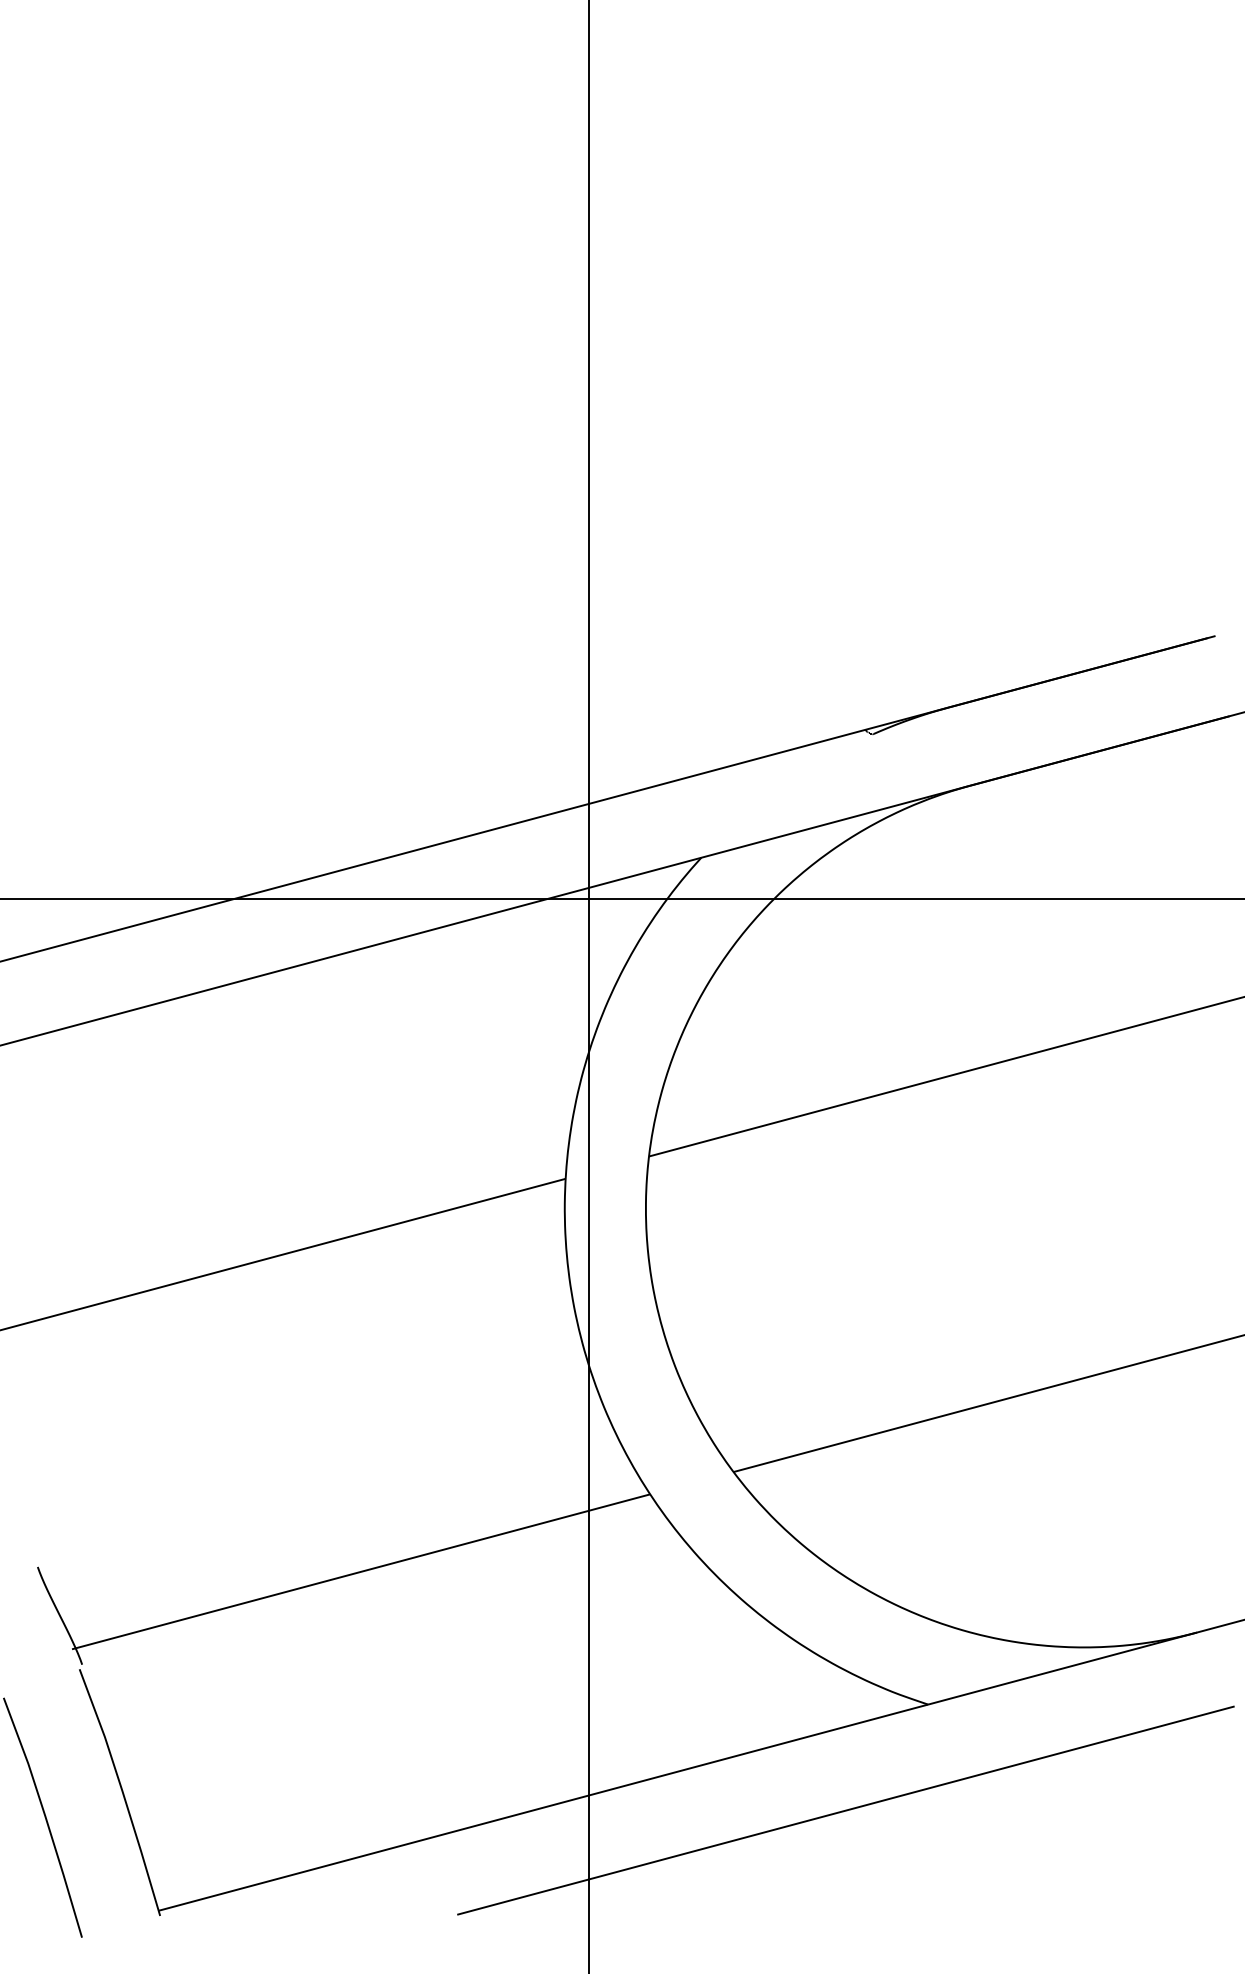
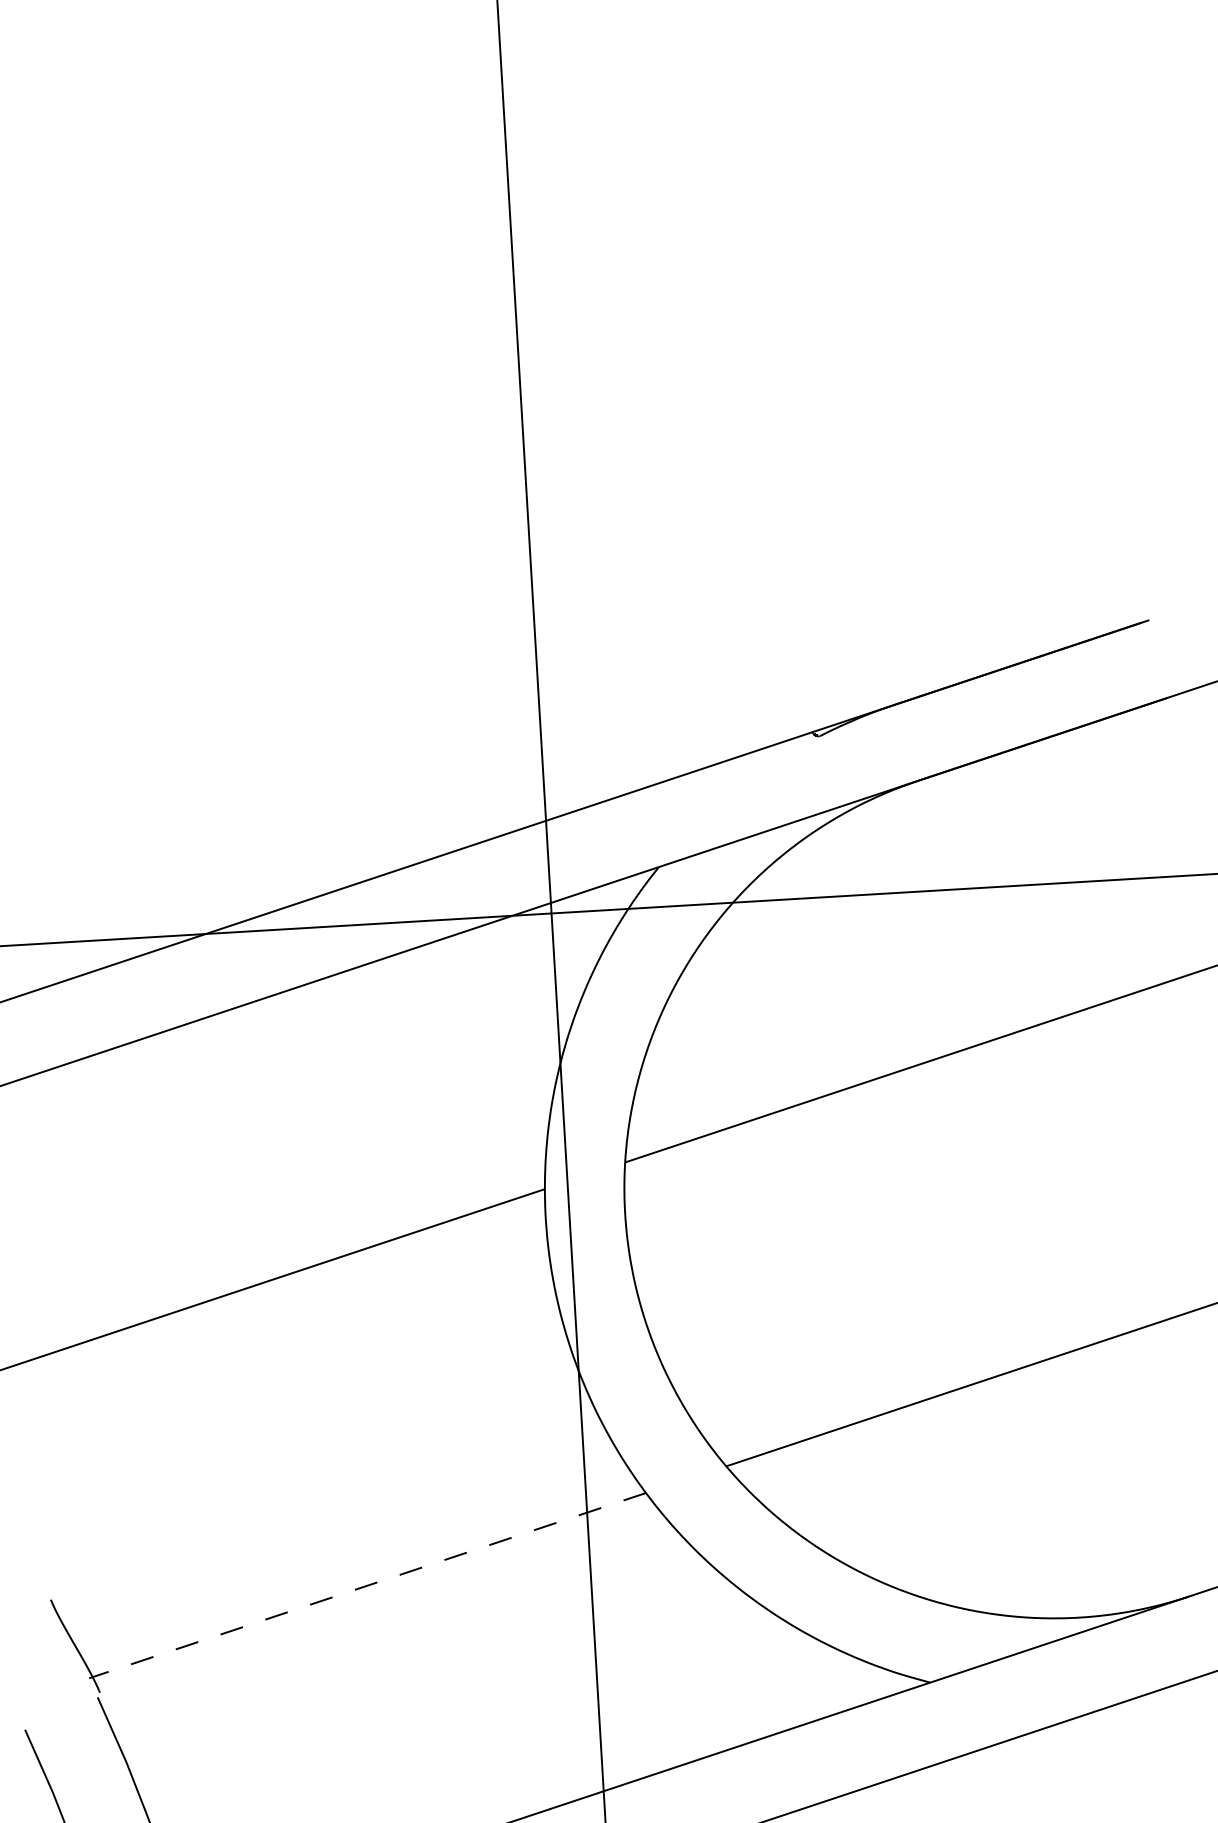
line: (360, 1571) -> (366, 1585), solid -> dashed

